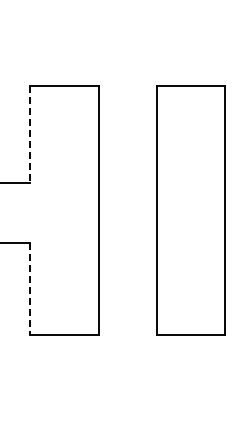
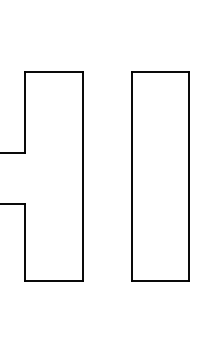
line: (29, 135) -> (24, 113), dashed -> solid
line: (29, 288) -> (24, 241), dashed -> solid

